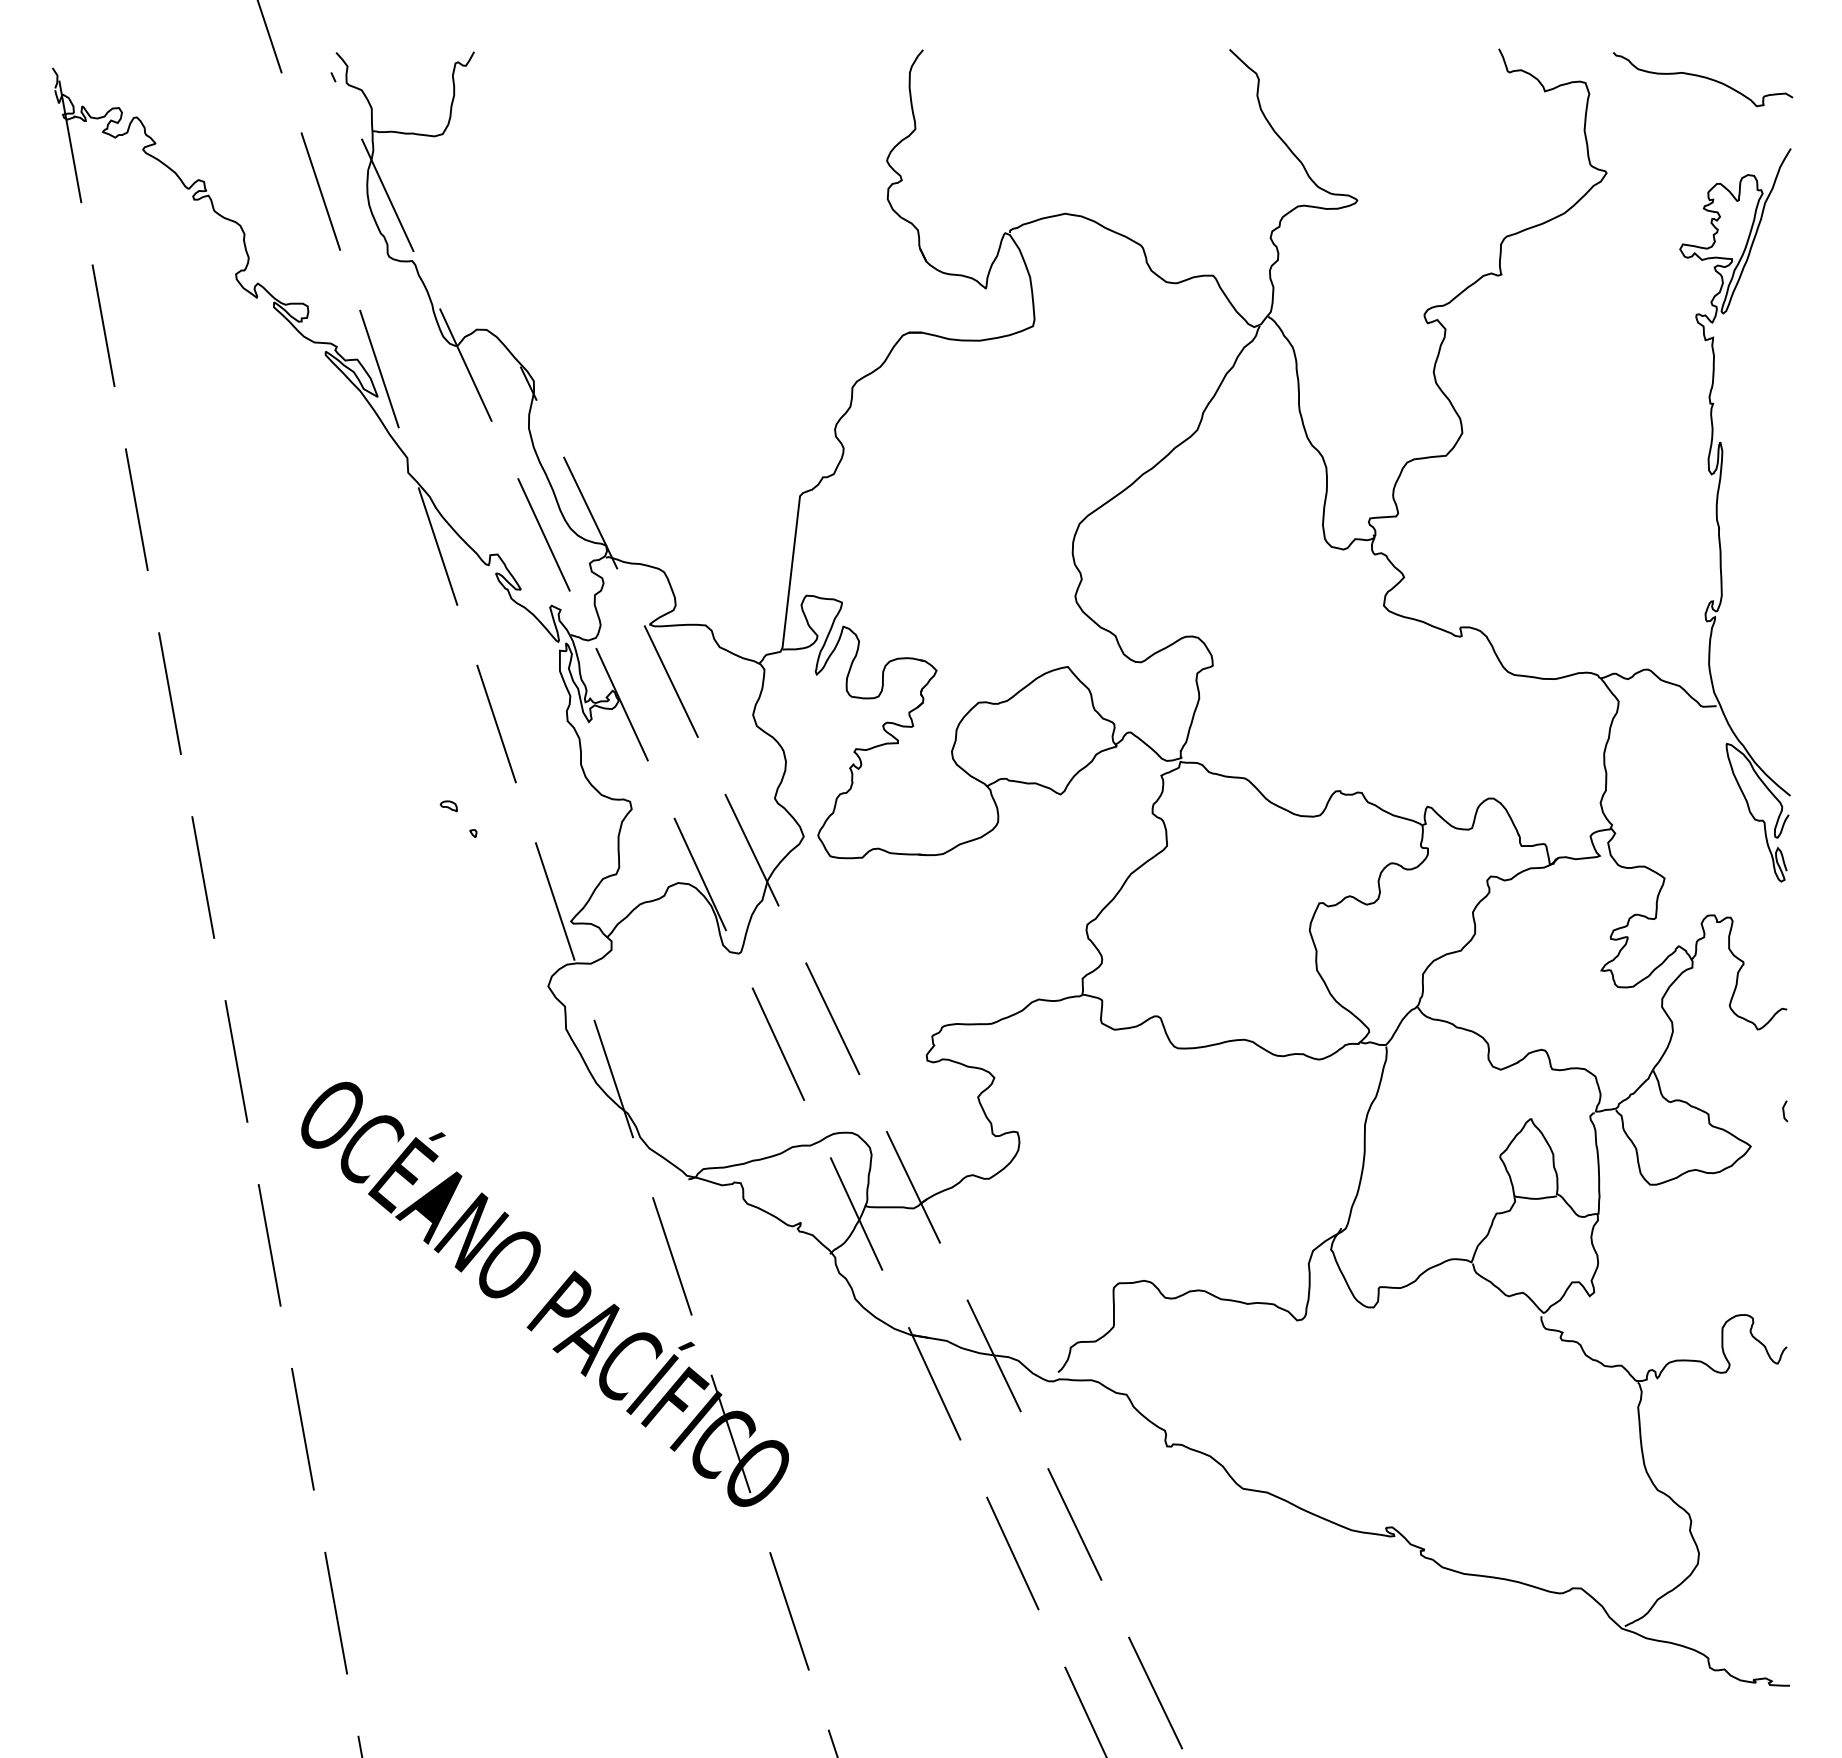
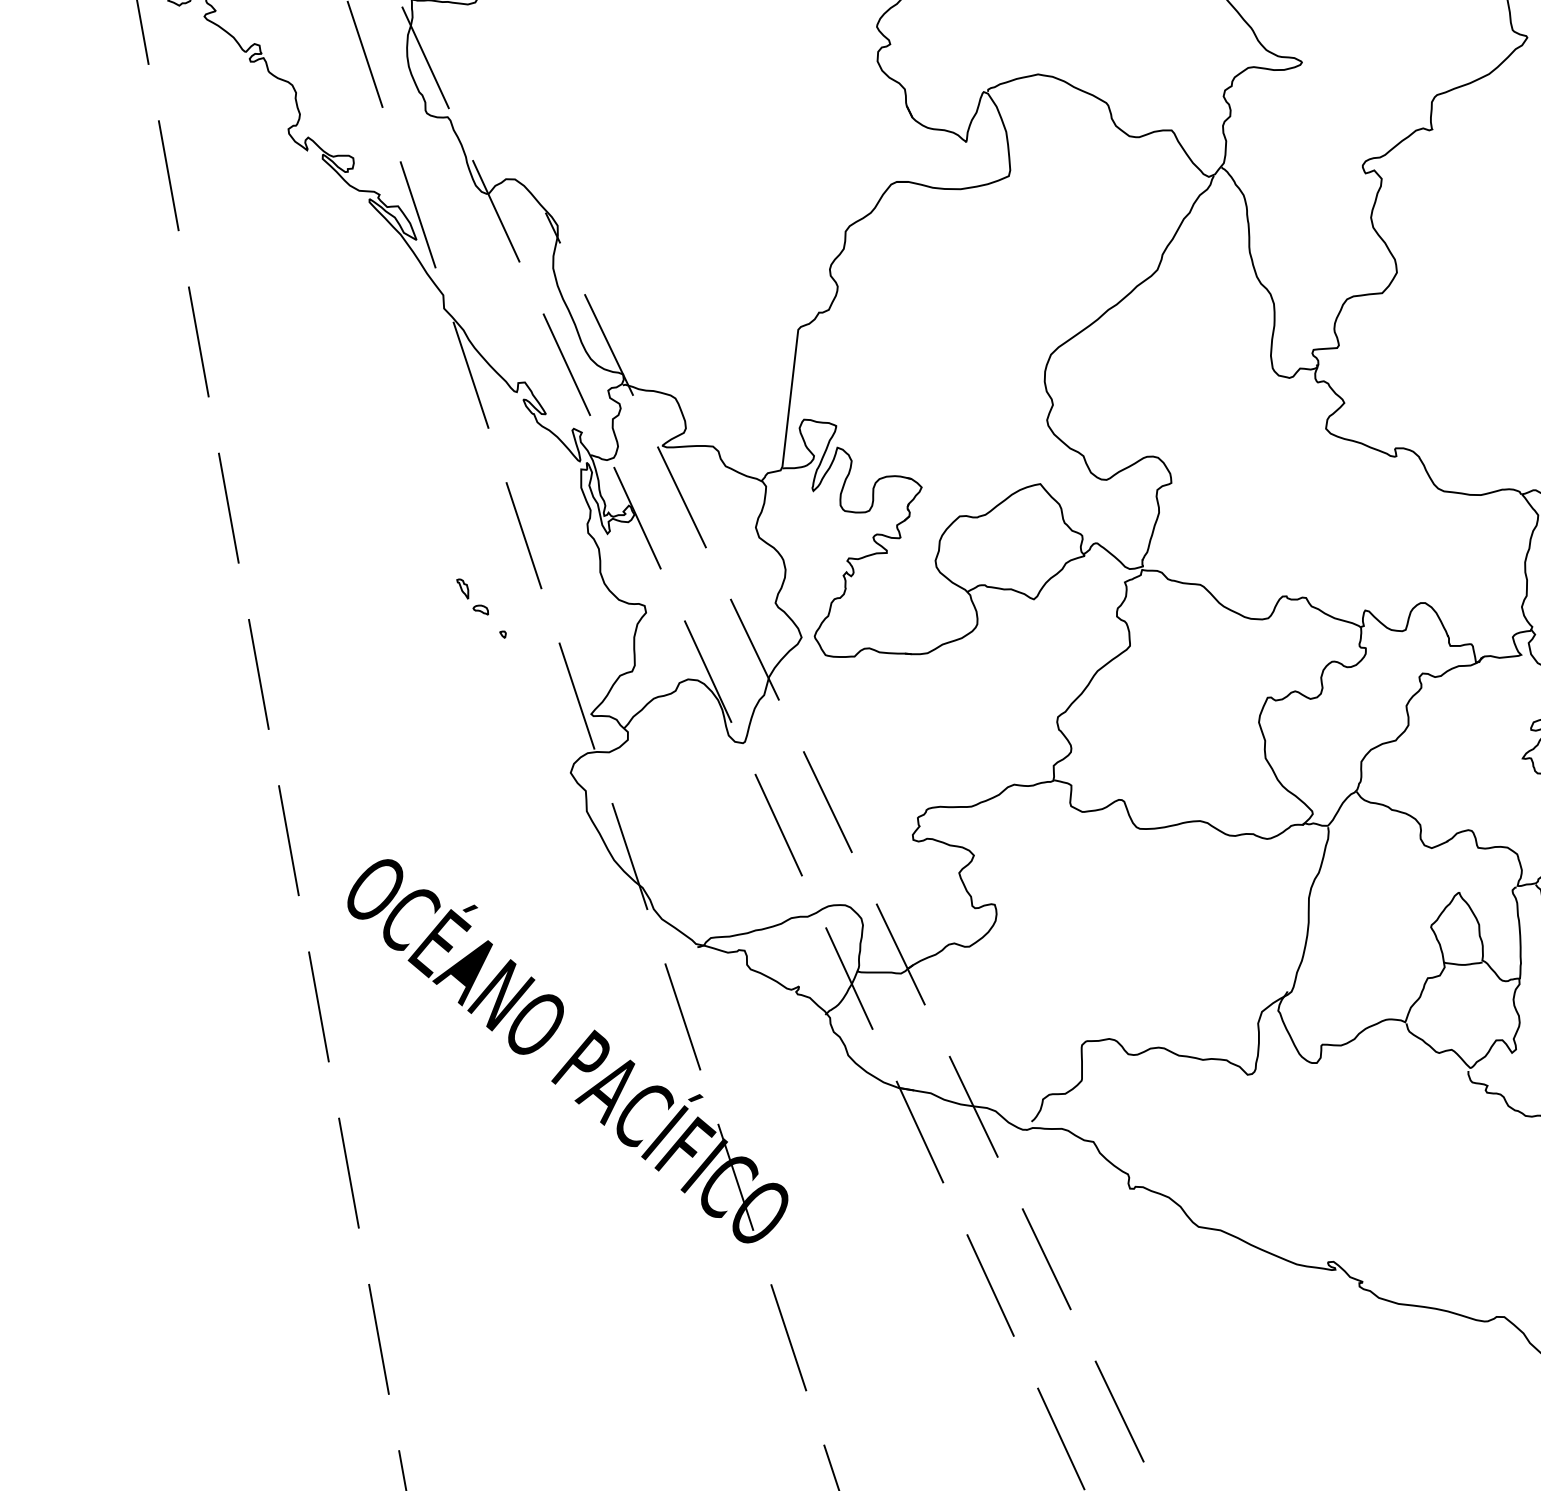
part: (428, 782) -> (462, 588), added

